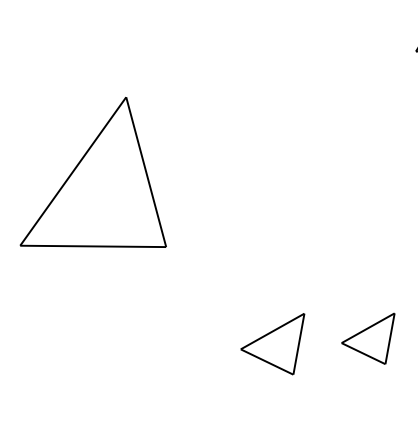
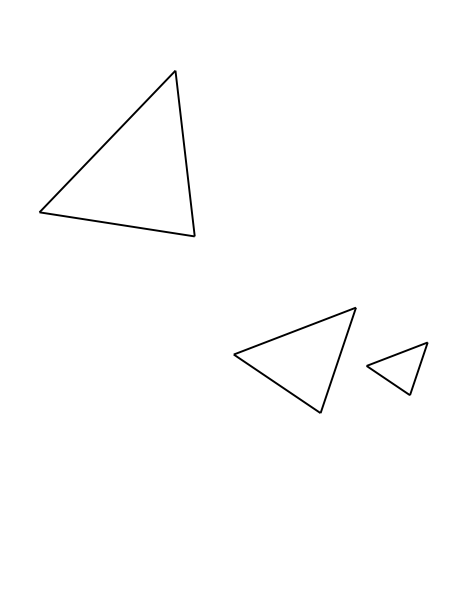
part: (274, 347) -> (294, 360), size x1.67

